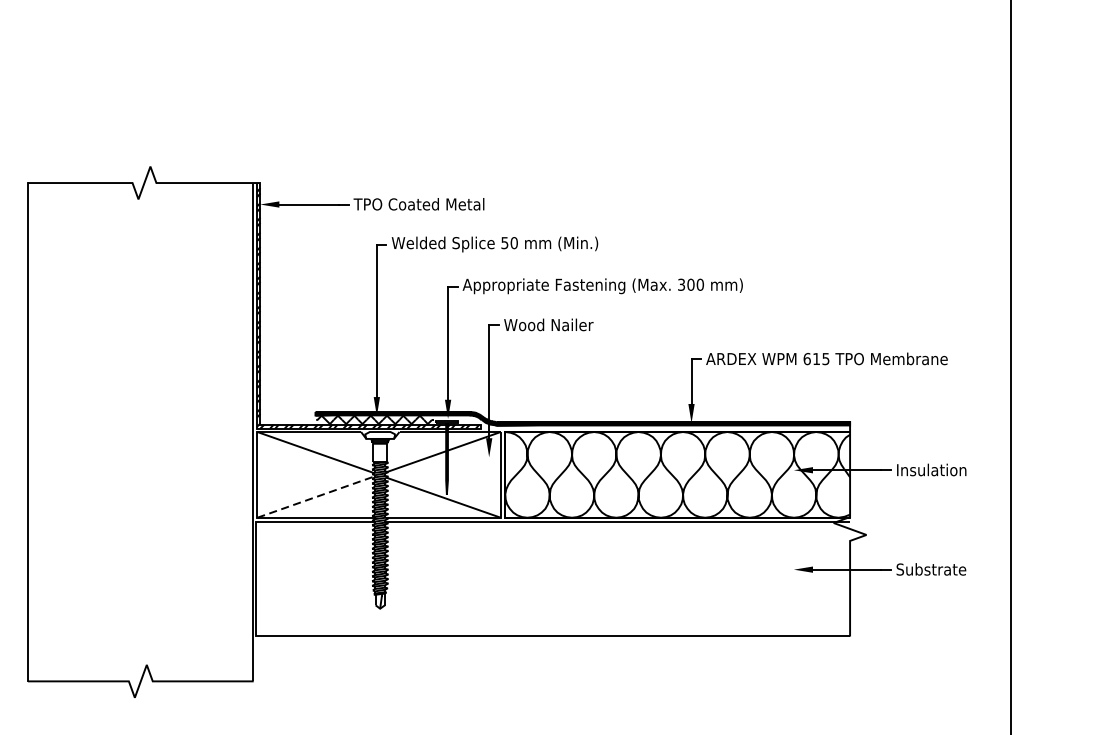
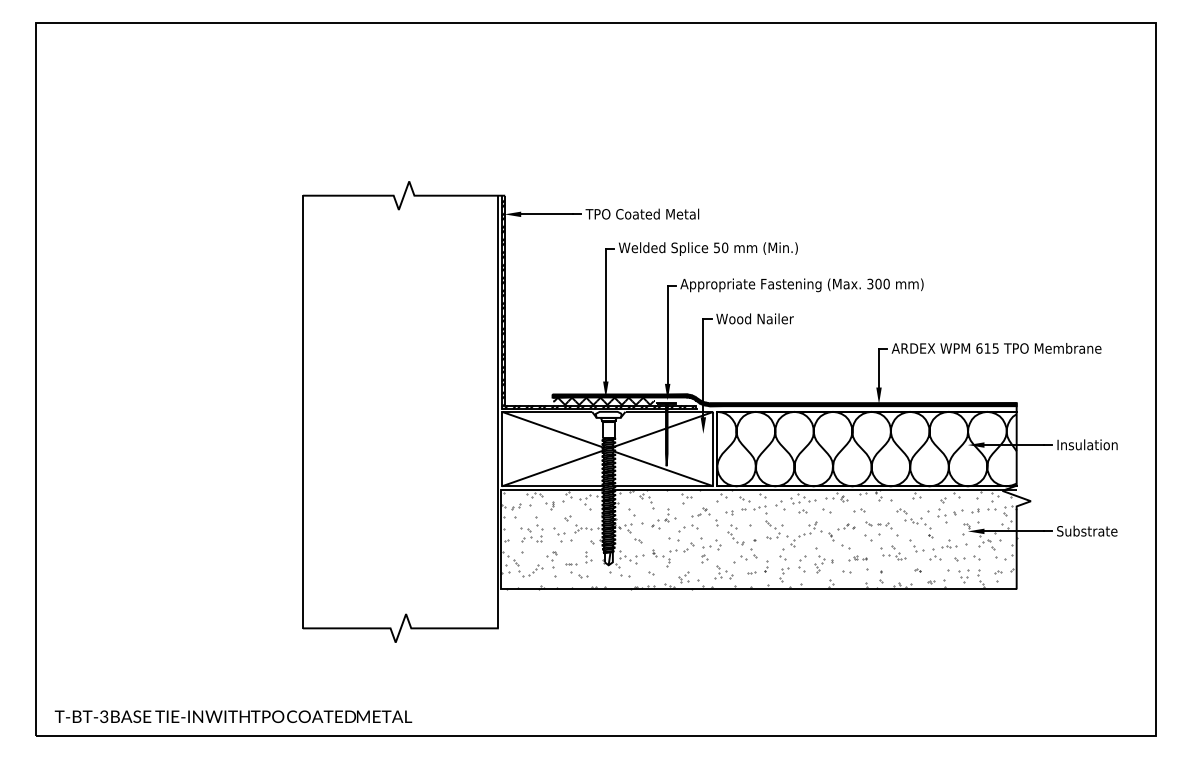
line: (316, 497) -> (553, 468), dashed -> solid
hatch: (553, 577) -> (759, 538), added

